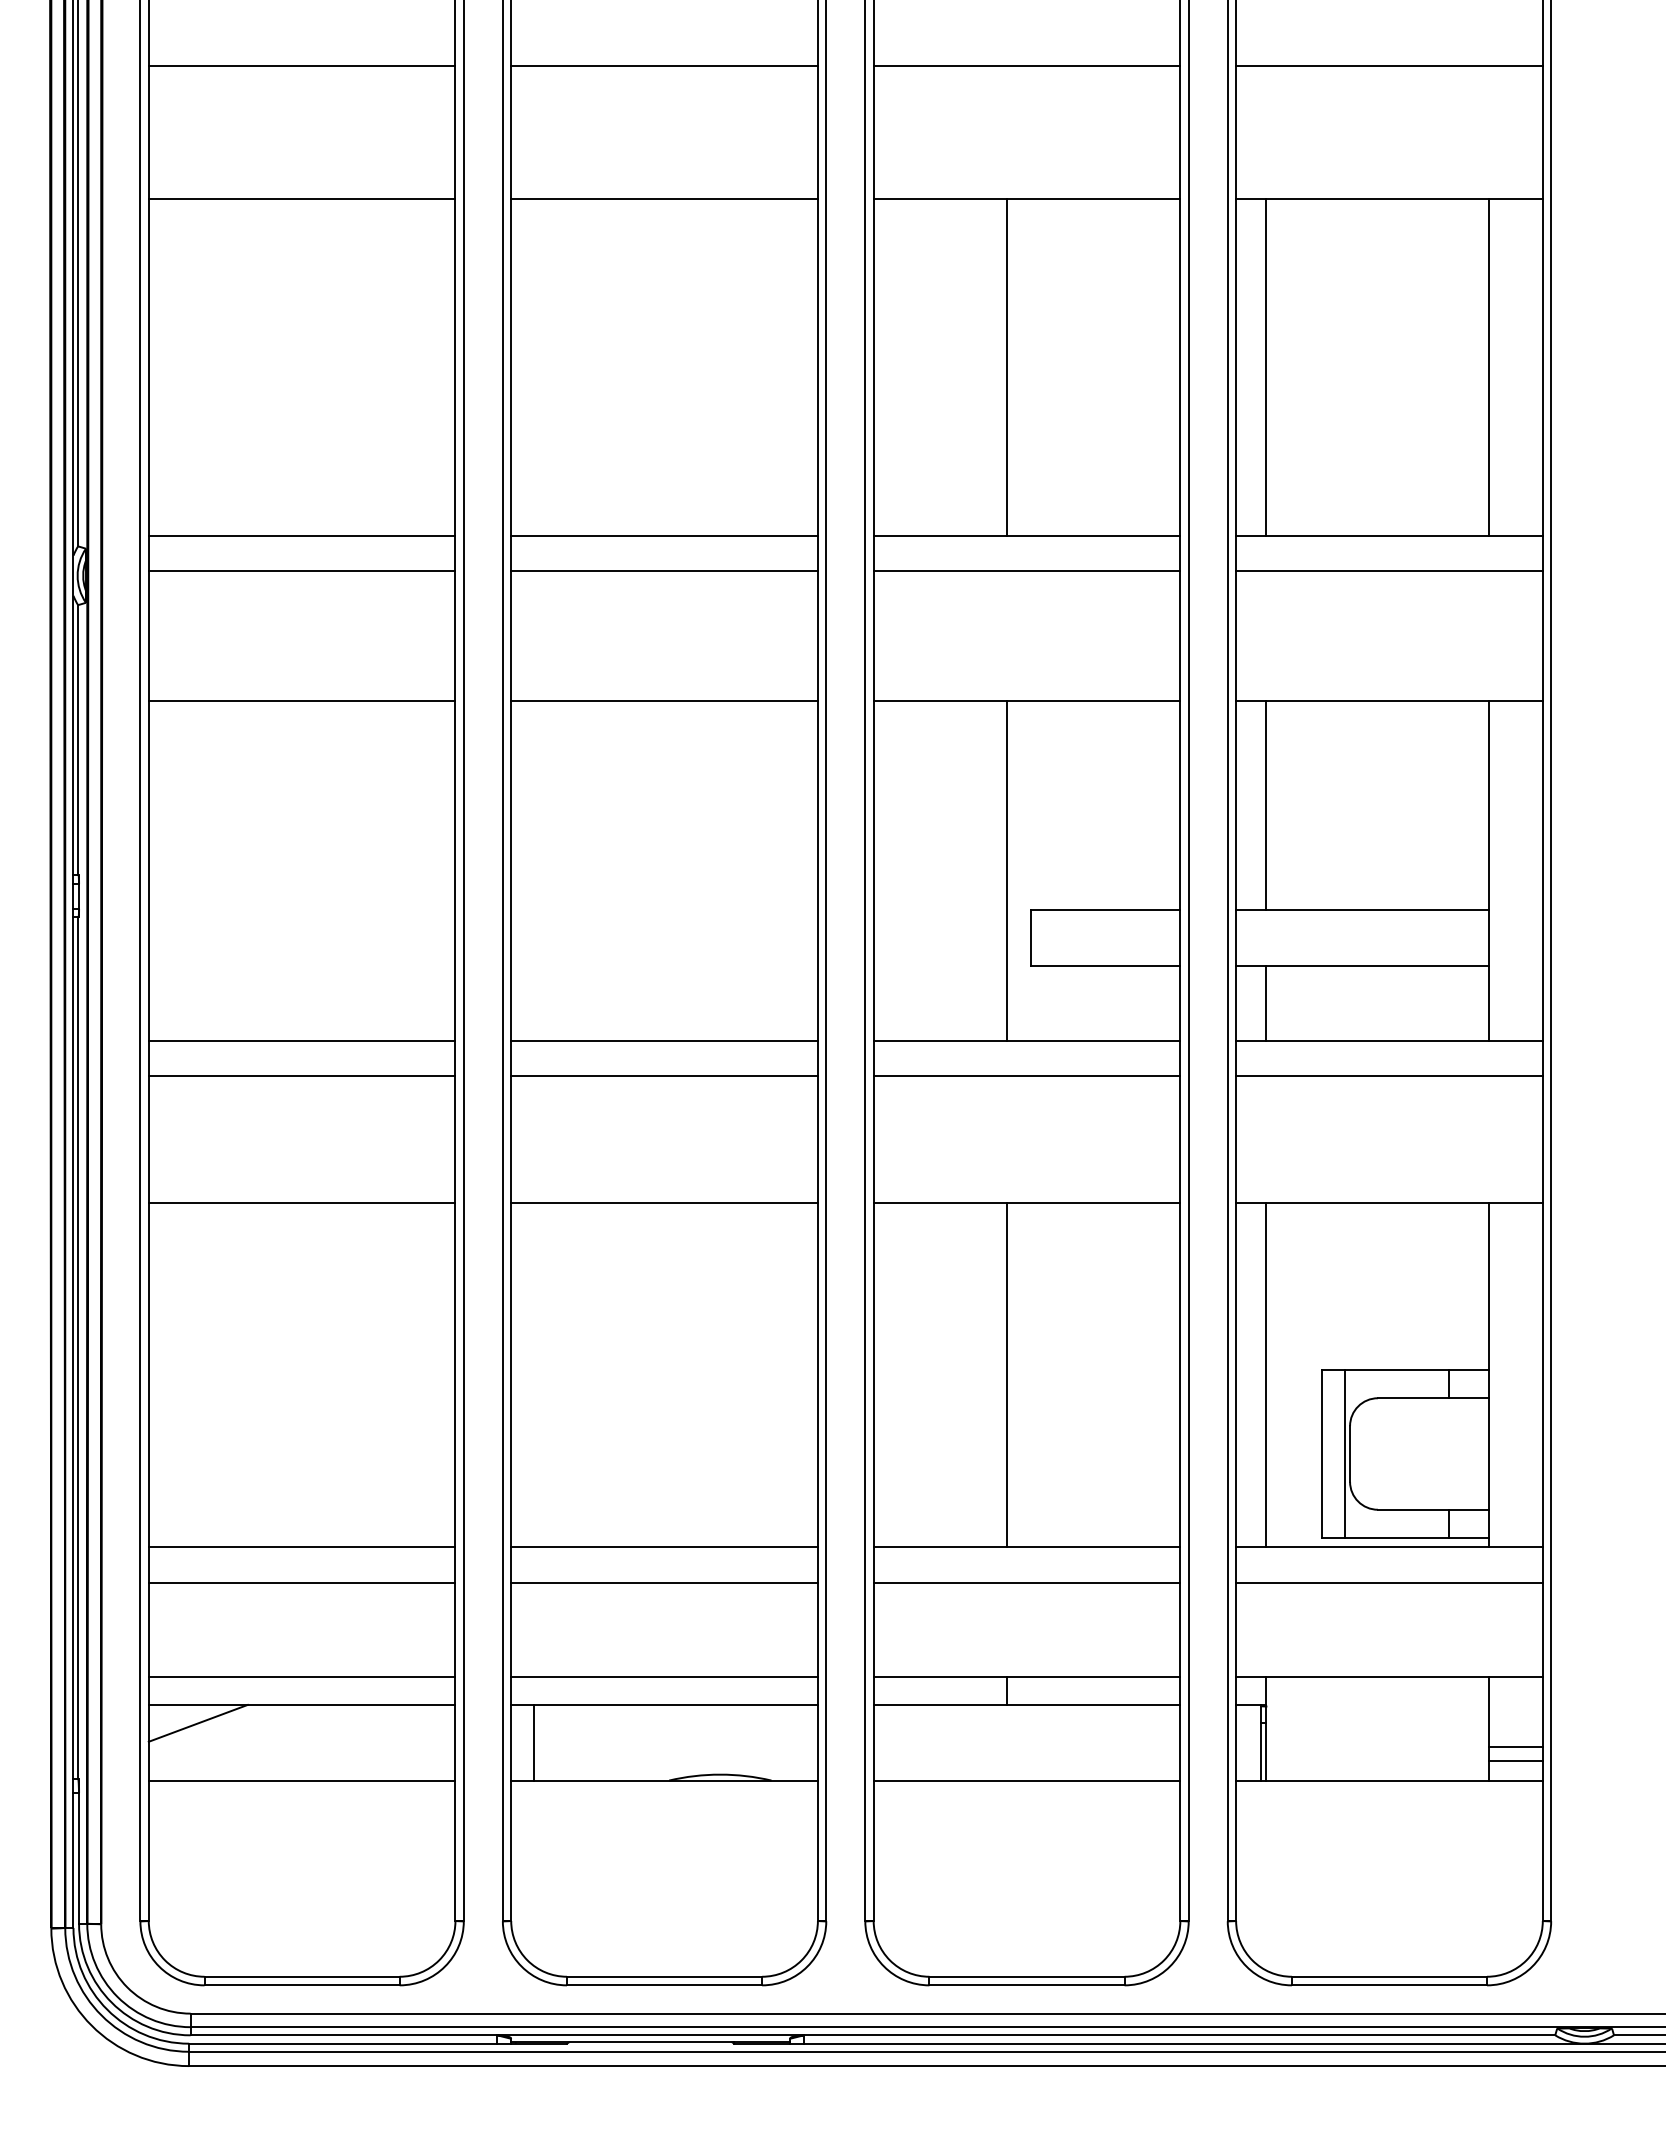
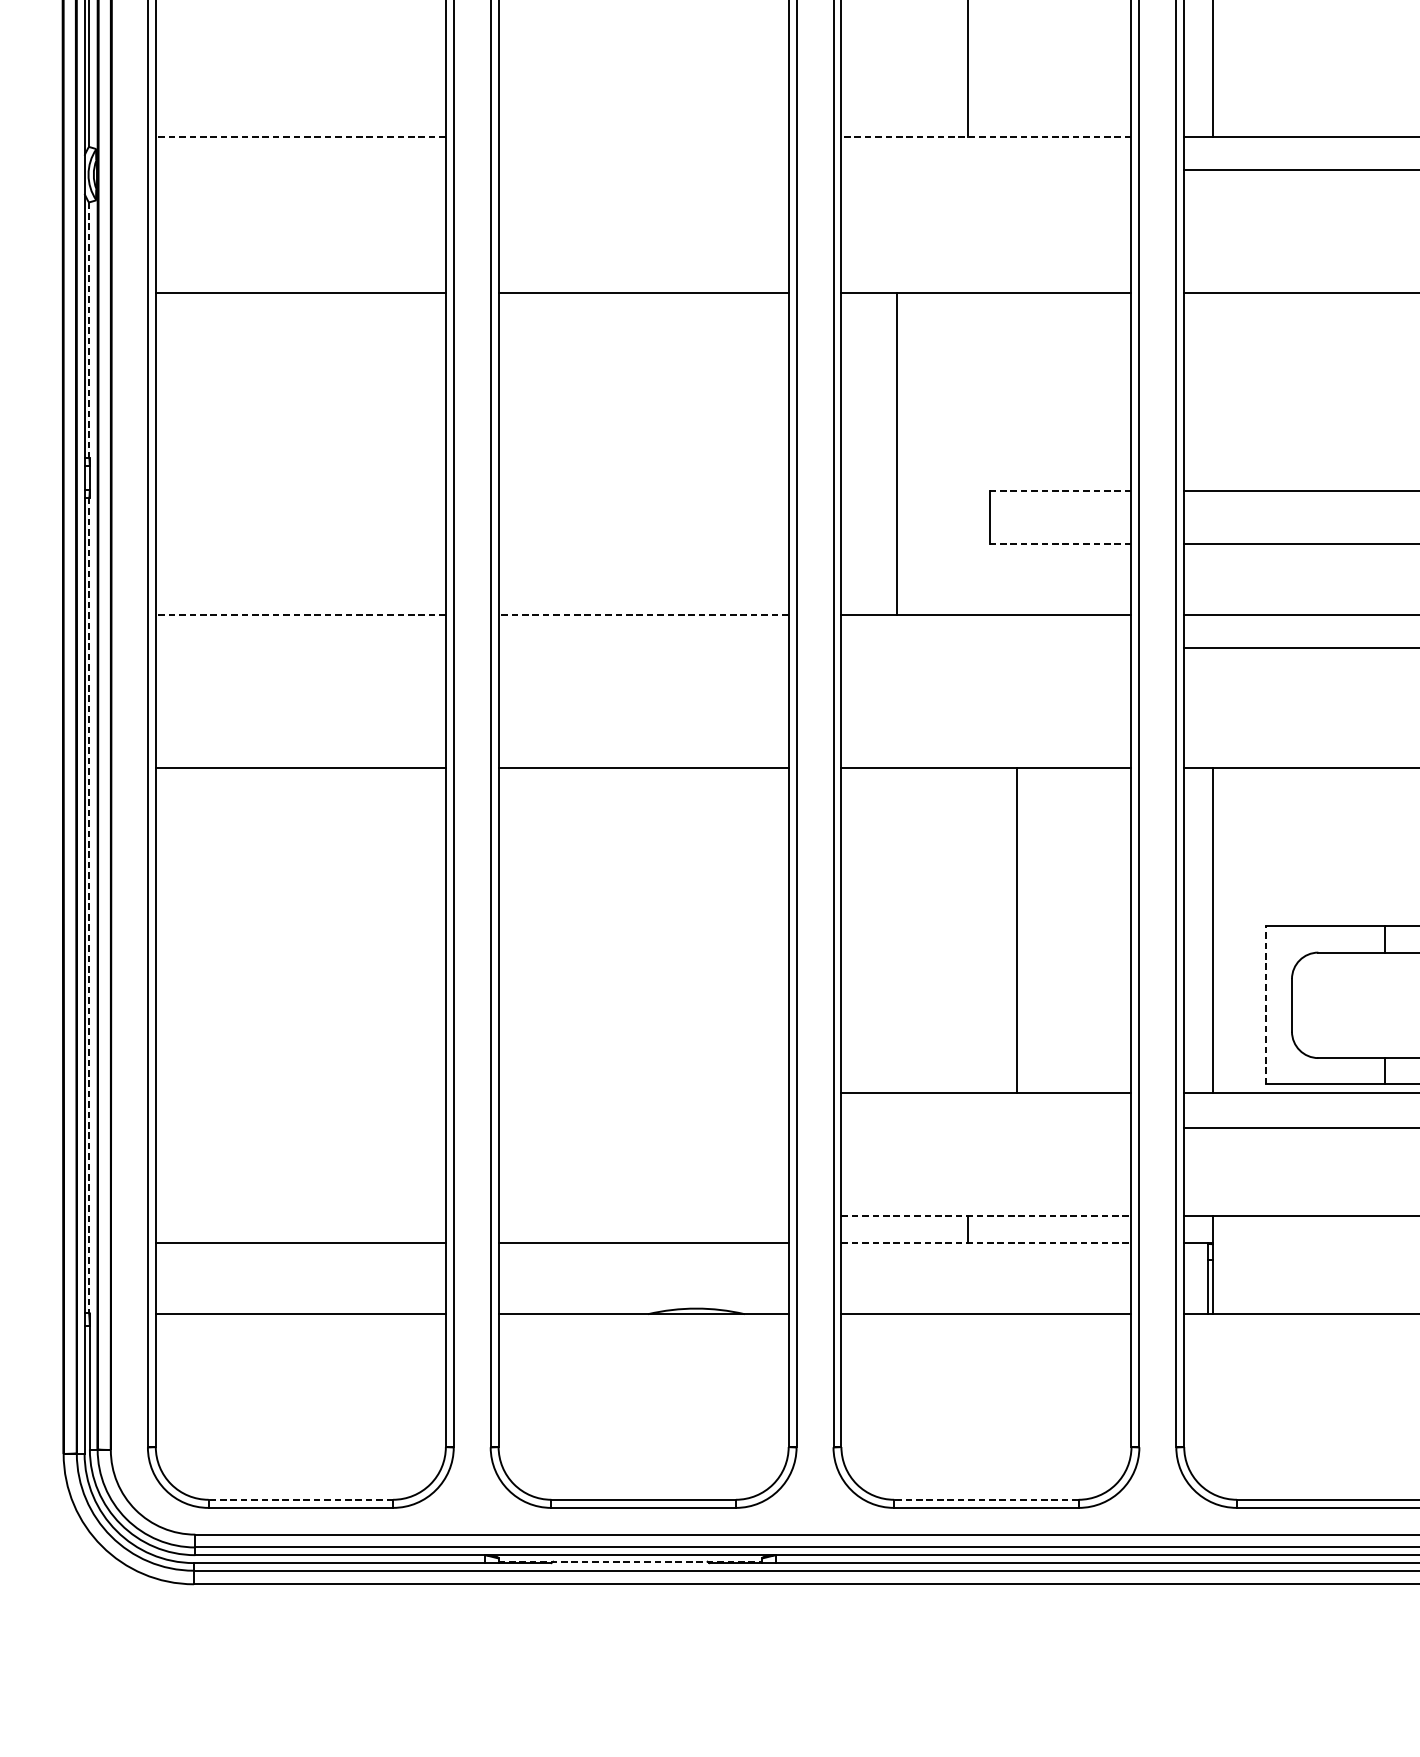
line: (301, 536) -> (300, 137), solid -> dashed
line: (664, 536) -> (643, 137), removed
line: (1026, 536) -> (985, 137), solid -> dashed
line: (301, 570) -> (300, 169), removed
line: (664, 570) -> (643, 169), removed
line: (1026, 570) -> (985, 169), removed
line: (78, 740) -> (89, 330), solid -> dashed
line: (1266, 805) -> (1212, 391), removed
line: (1007, 871) -> (897, 454), moved
line: (1105, 910) -> (1060, 491), solid -> dashed
line: (1105, 966) -> (1060, 544), solid -> dashed
line: (1266, 1003) -> (1212, 579), removed
line: (301, 1041) -> (300, 615), solid -> dashed
line: (664, 1041) -> (643, 615), solid -> dashed
line: (301, 1076) -> (300, 648), removed
line: (664, 1076) -> (643, 648), removed
line: (1026, 1076) -> (985, 648), removed
line: (78, 1348) -> (89, 905), solid -> dashed
line: (1007, 1374) -> (1017, 930), moved
line: (1344, 1453) -> (1286, 1004), removed
line: (1322, 1454) -> (1265, 1005), solid -> dashed
line: (301, 1546) -> (300, 1092), removed
line: (664, 1546) -> (643, 1092), removed
line: (301, 1583) -> (300, 1127), removed
line: (664, 1583) -> (643, 1127), removed
line: (1026, 1583) -> (985, 1127), removed
line: (301, 1677) -> (300, 1216), removed
line: (664, 1677) -> (643, 1216), removed
line: (1027, 1677) -> (986, 1216), solid -> dashed
line: (1027, 1704) -> (986, 1242), solid -> dashed
line: (197, 1722) -> (201, 1259), removed
line: (533, 1742) -> (519, 1278), removed
line: (302, 1976) -> (301, 1499), solid -> dashed
line: (1027, 1976) -> (986, 1499), solid -> dashed
line: (651, 2042) -> (631, 1561), solid -> dashed

